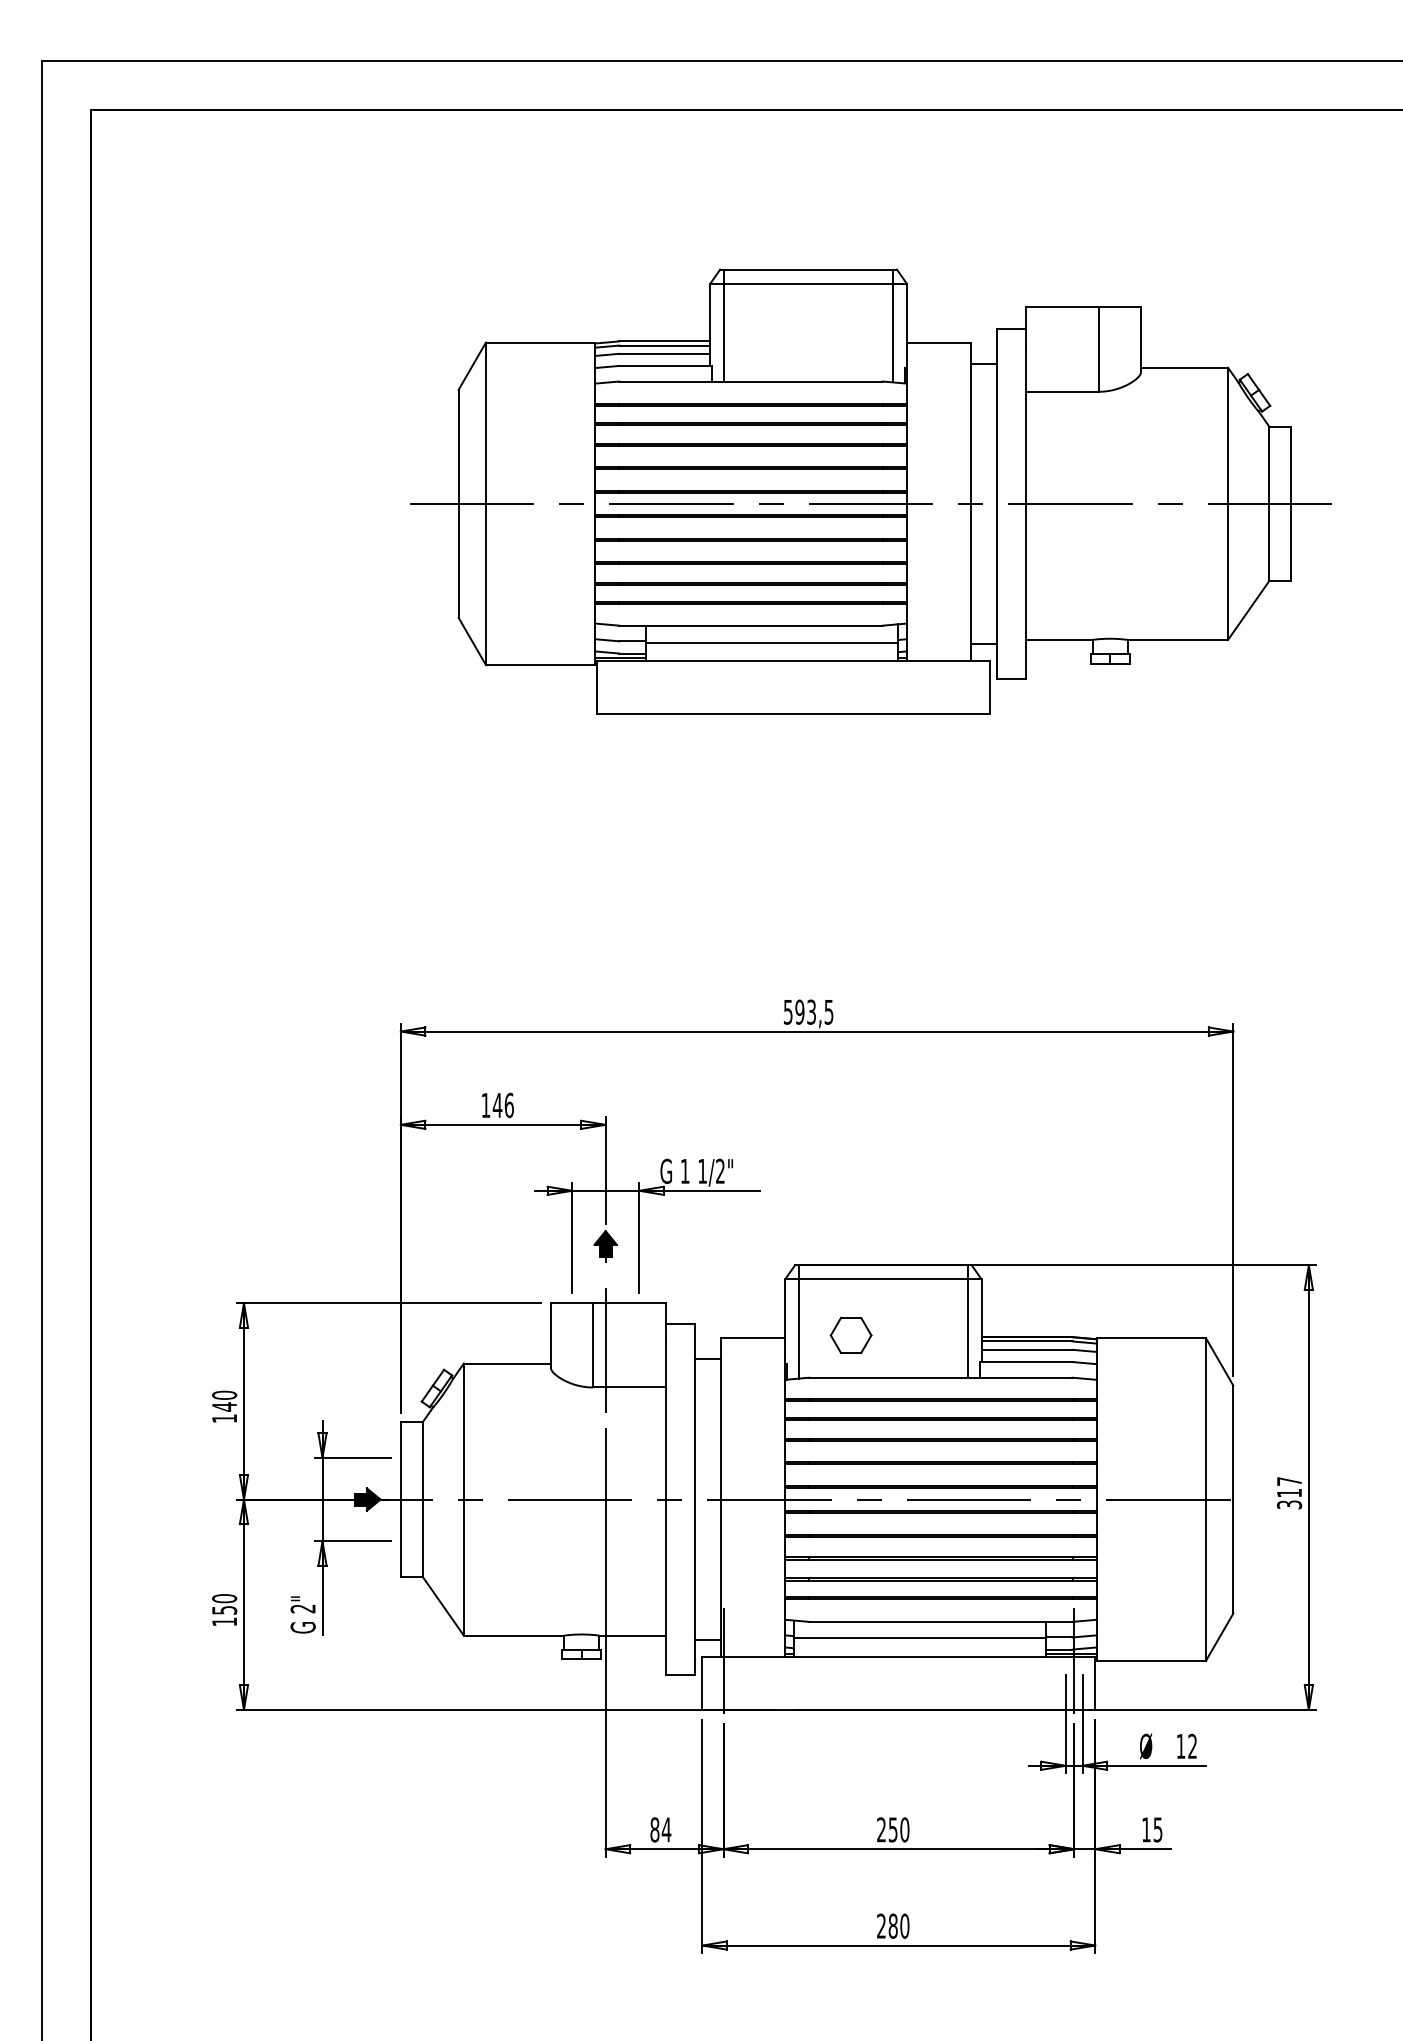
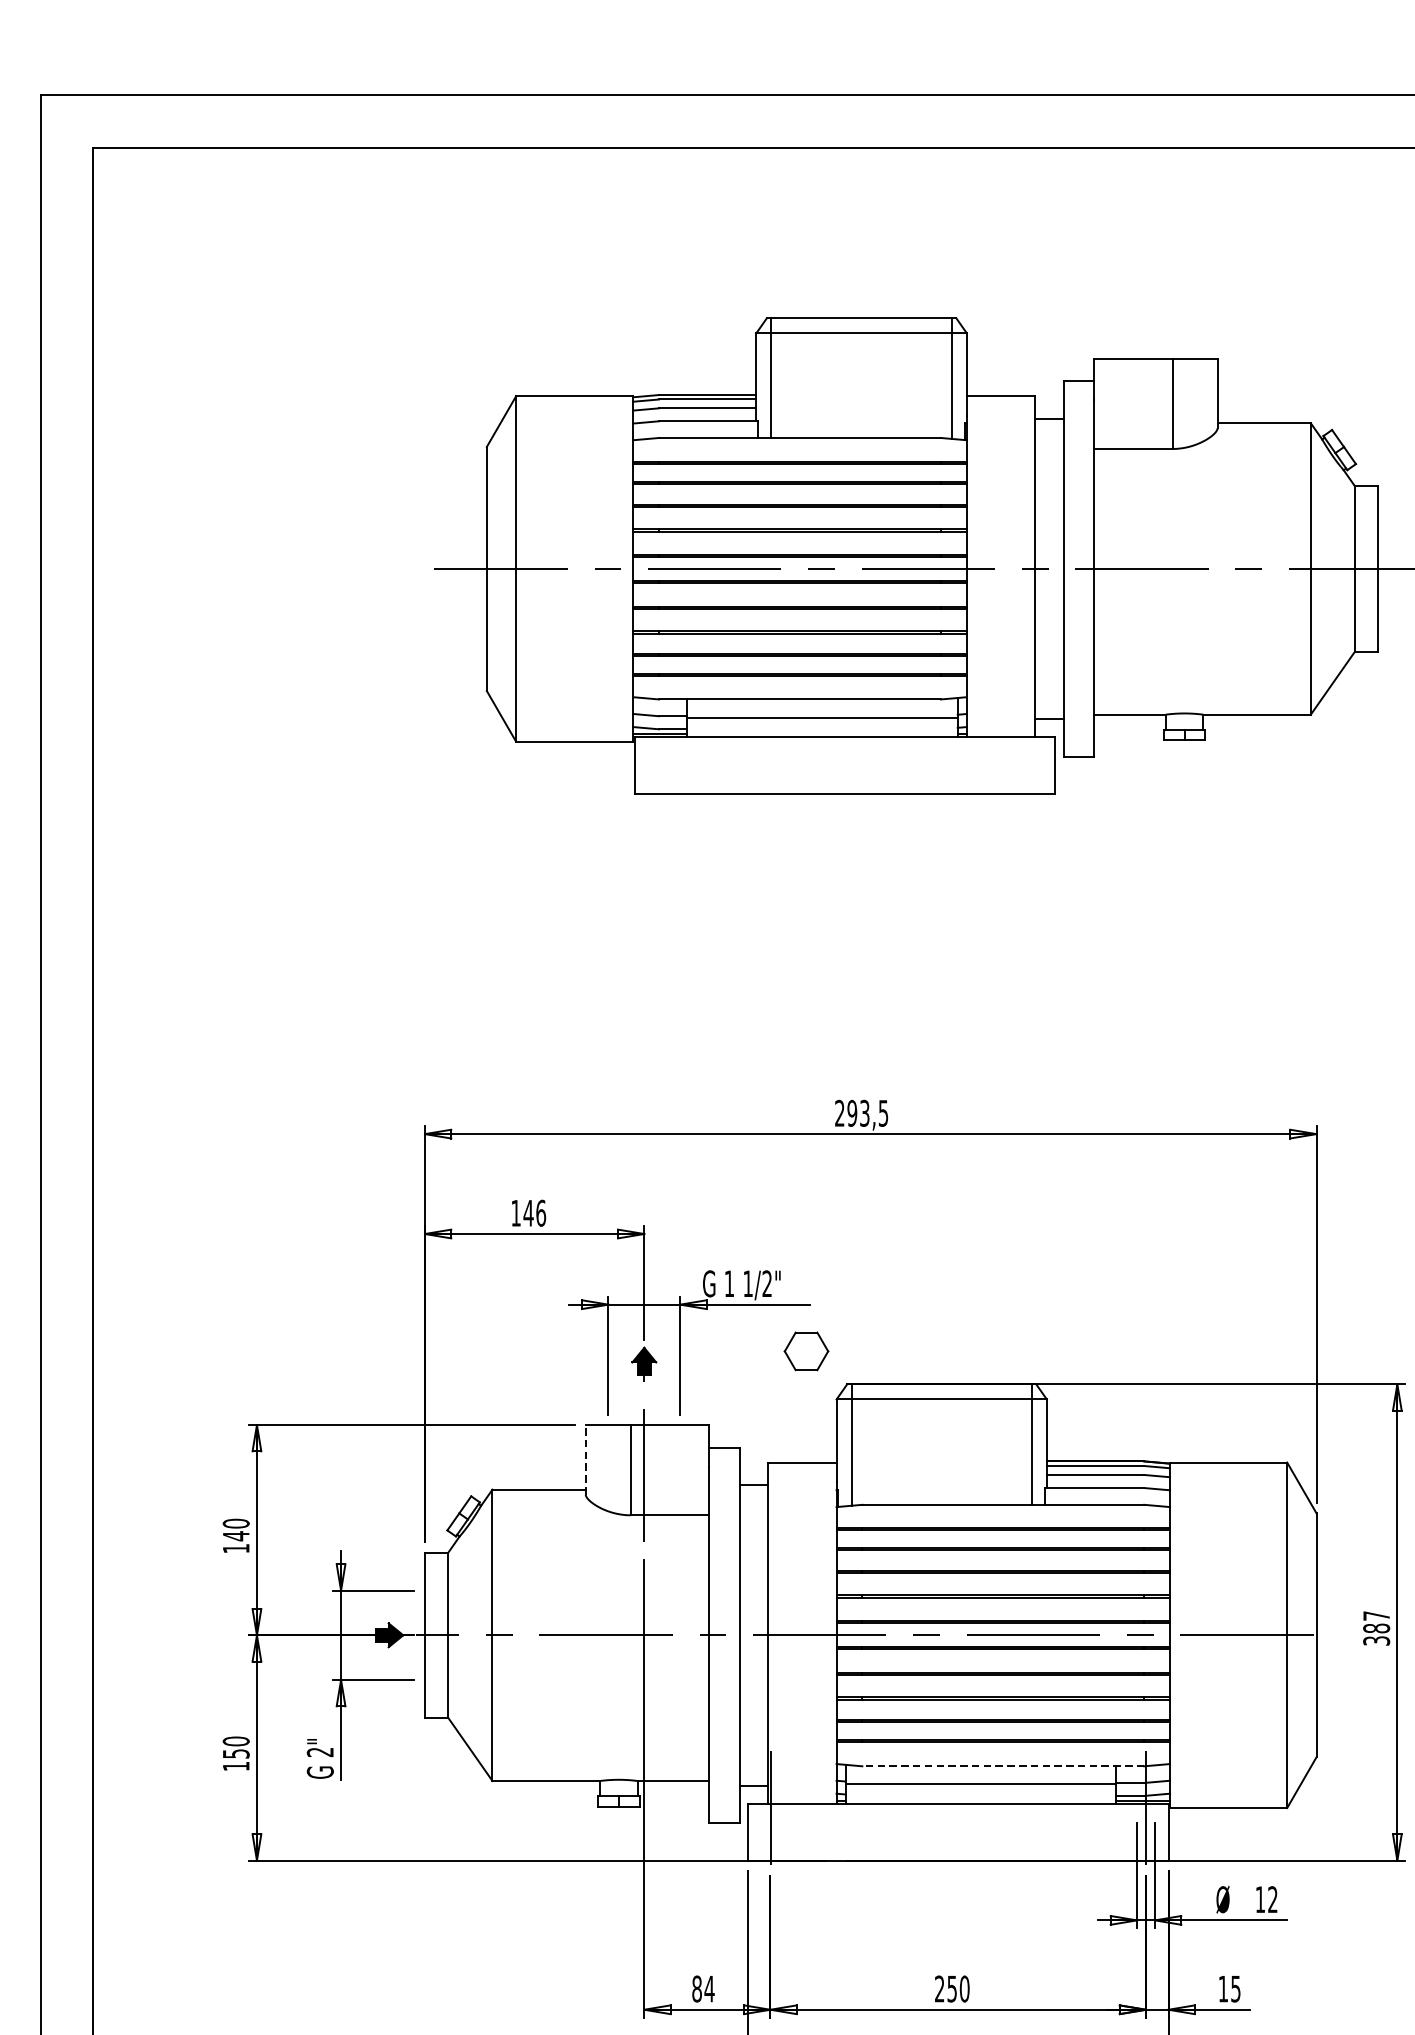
text: (788, 1011) -> (840, 1112), 593,5 -> 293,5
part: (850, 1334) -> (805, 1350), moved
line: (550, 1335) -> (585, 1459), solid -> dashed
text: (1289, 1492) -> (1376, 1627), 317 -> 387
line: (940, 1621) -> (1002, 1765), solid -> dashed

